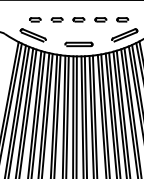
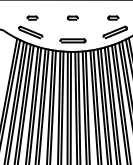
part: (56, 19) -> (52, 17), removed
part: (101, 19) -> (93, 17), removed

